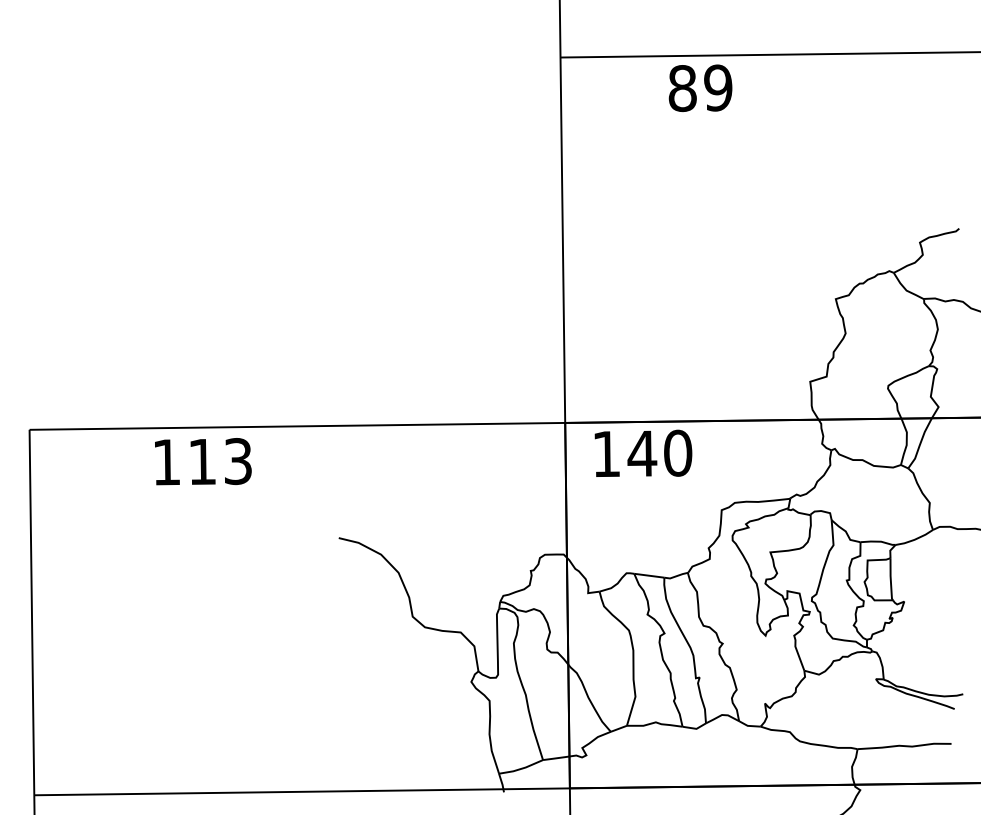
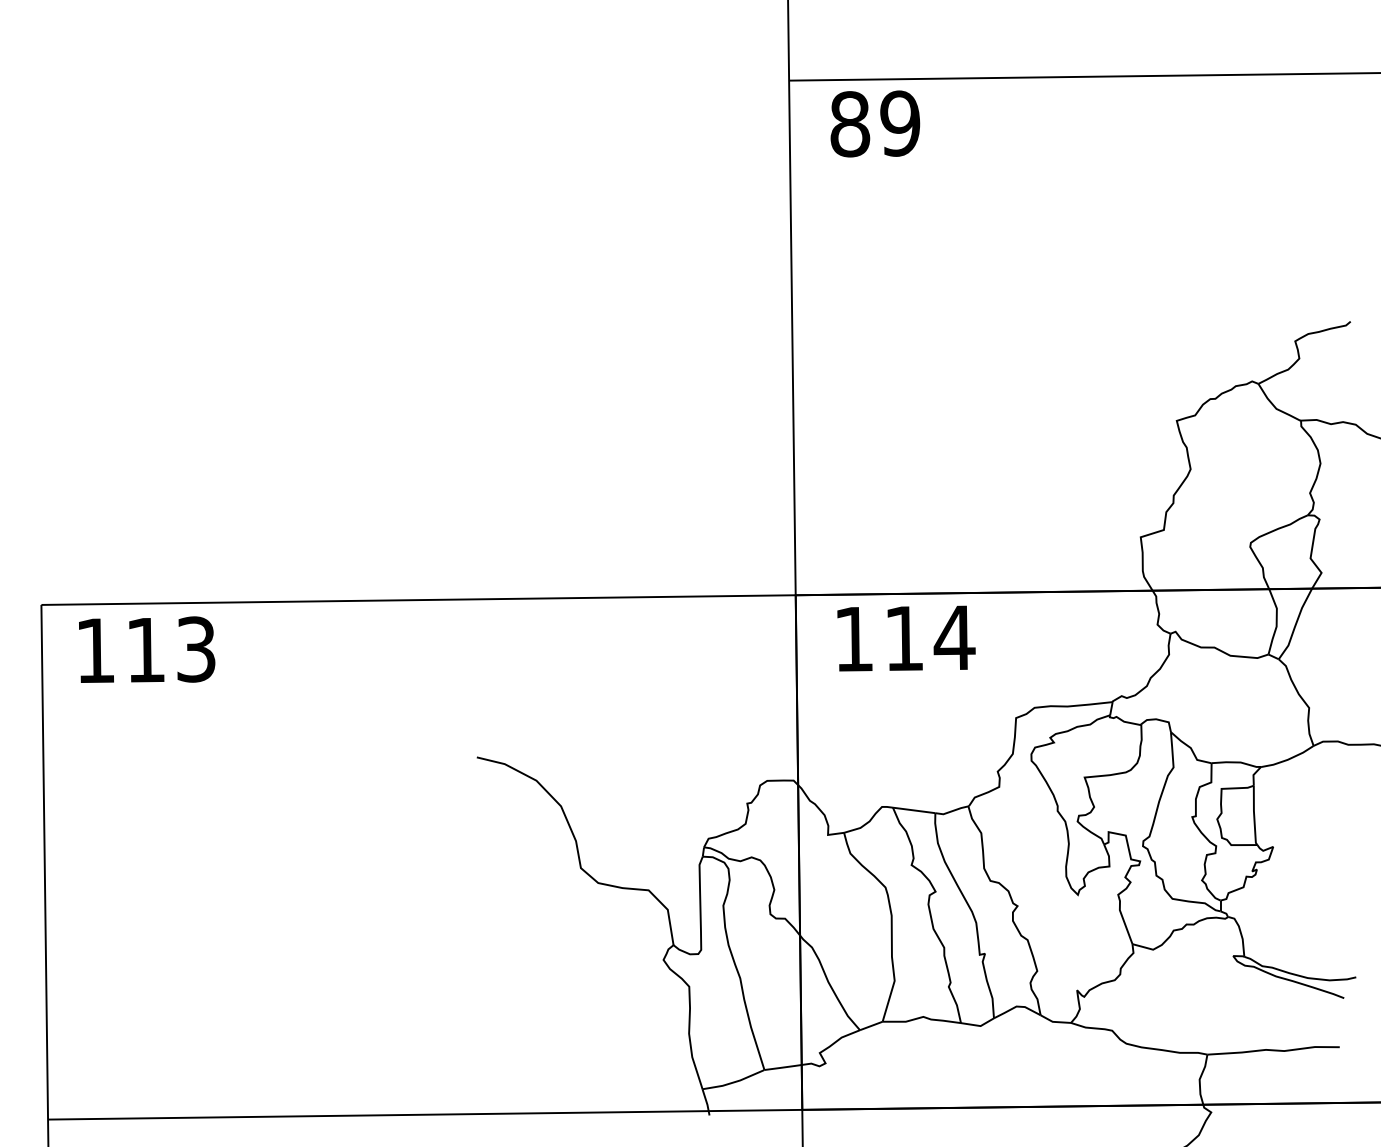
text: (700, 87) -> (875, 123), moved
text: (660, 452) -> (929, 637), 140 -> 114
text: (203, 461) -> (147, 649), moved

